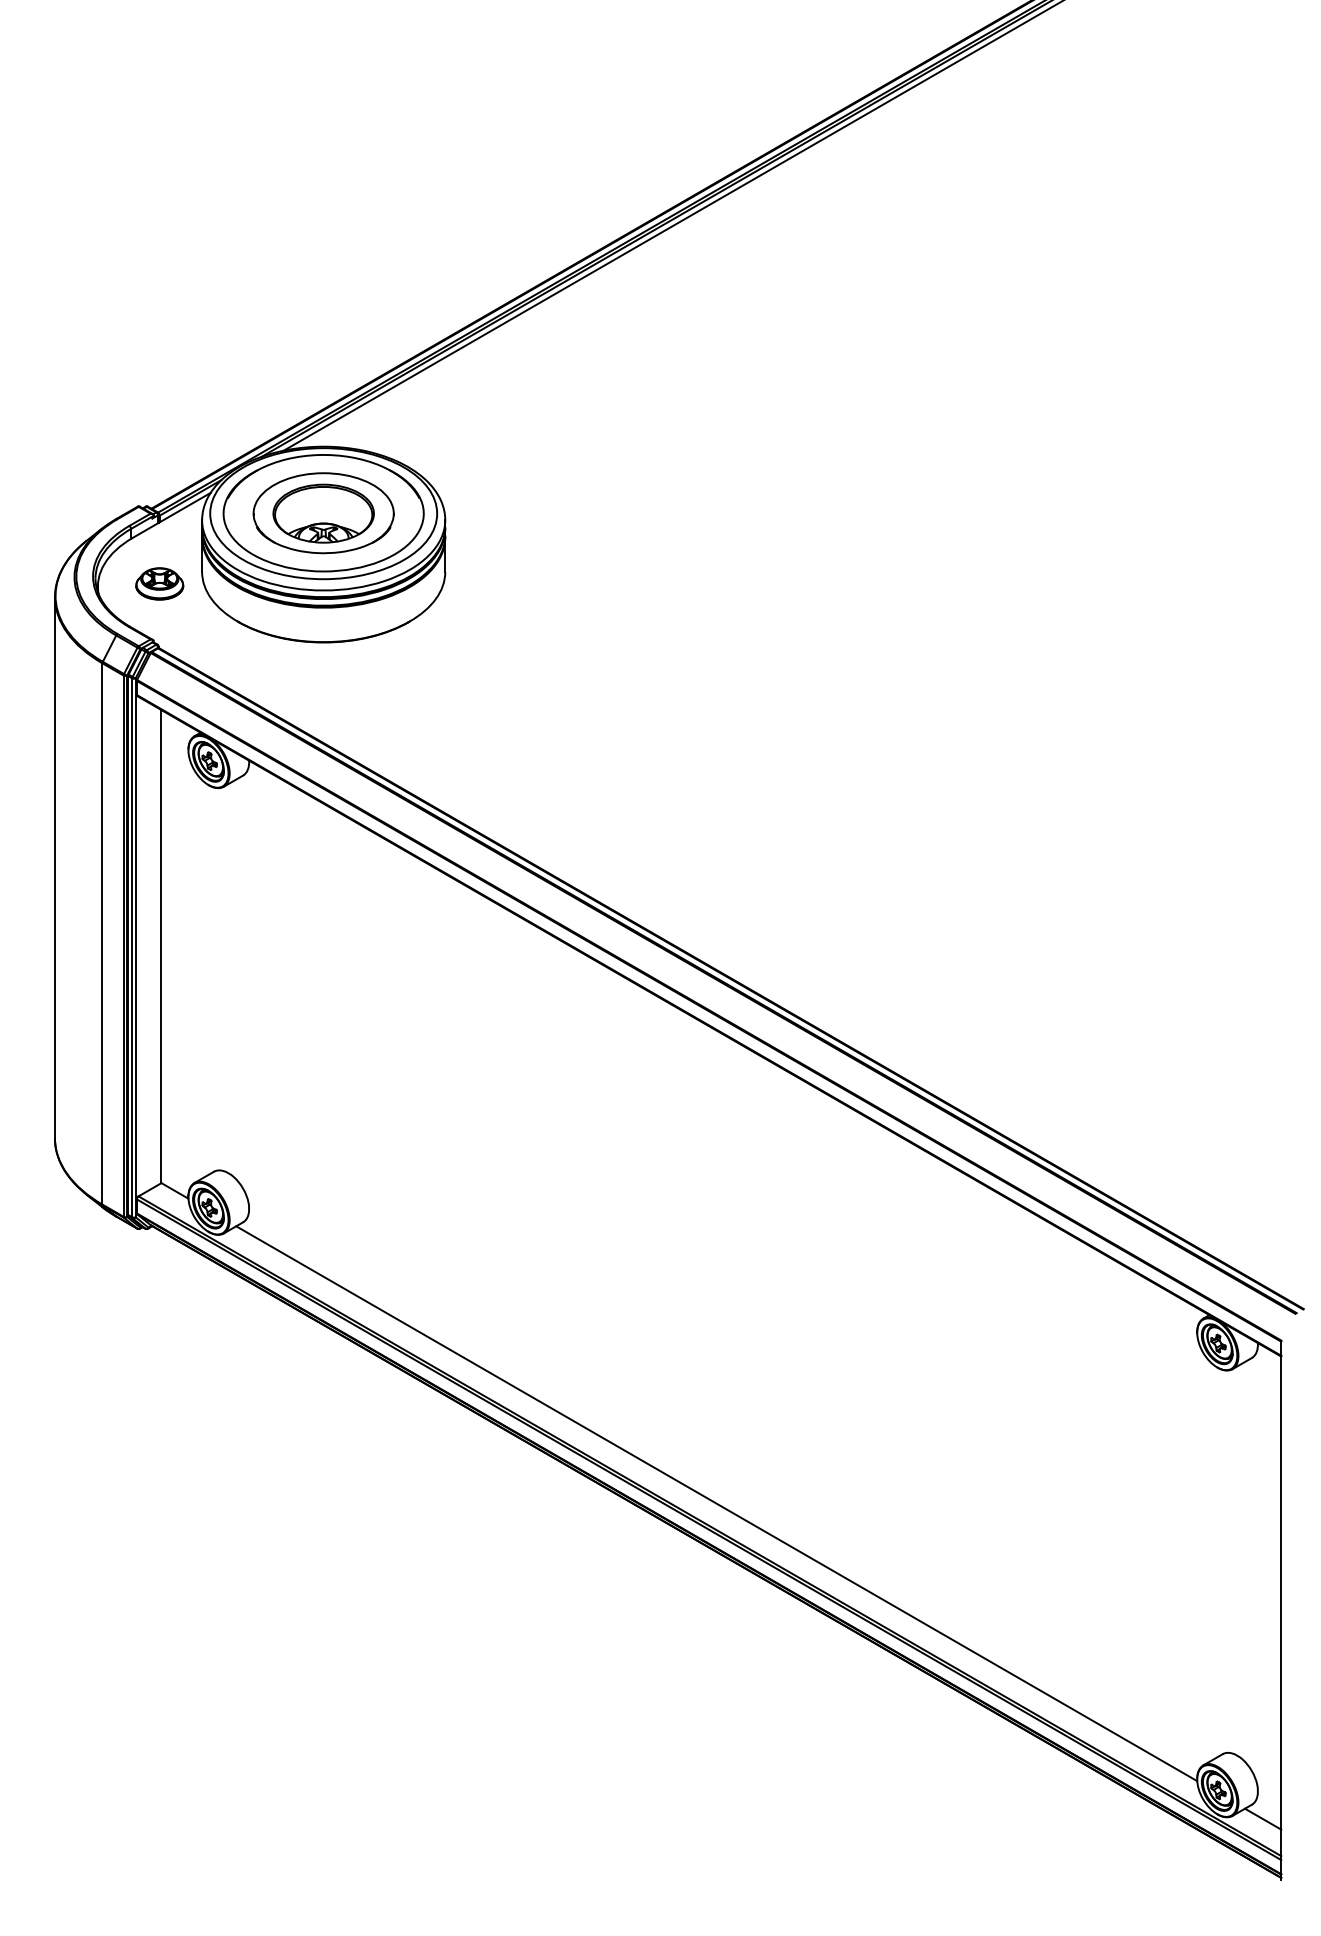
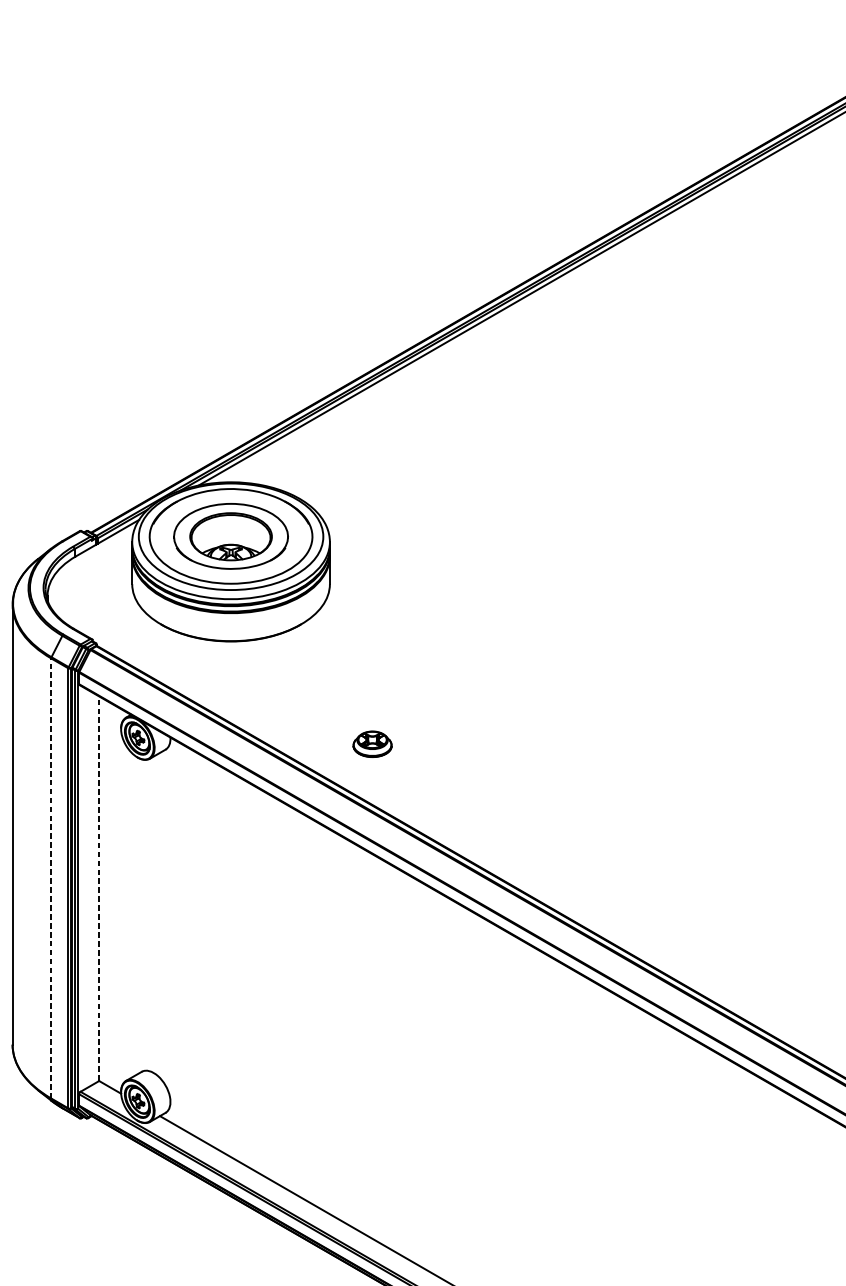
part: (159, 583) -> (372, 743), moved
line: (102, 933) -> (51, 878), solid -> dashed
line: (161, 946) -> (99, 888), solid -> dashed

